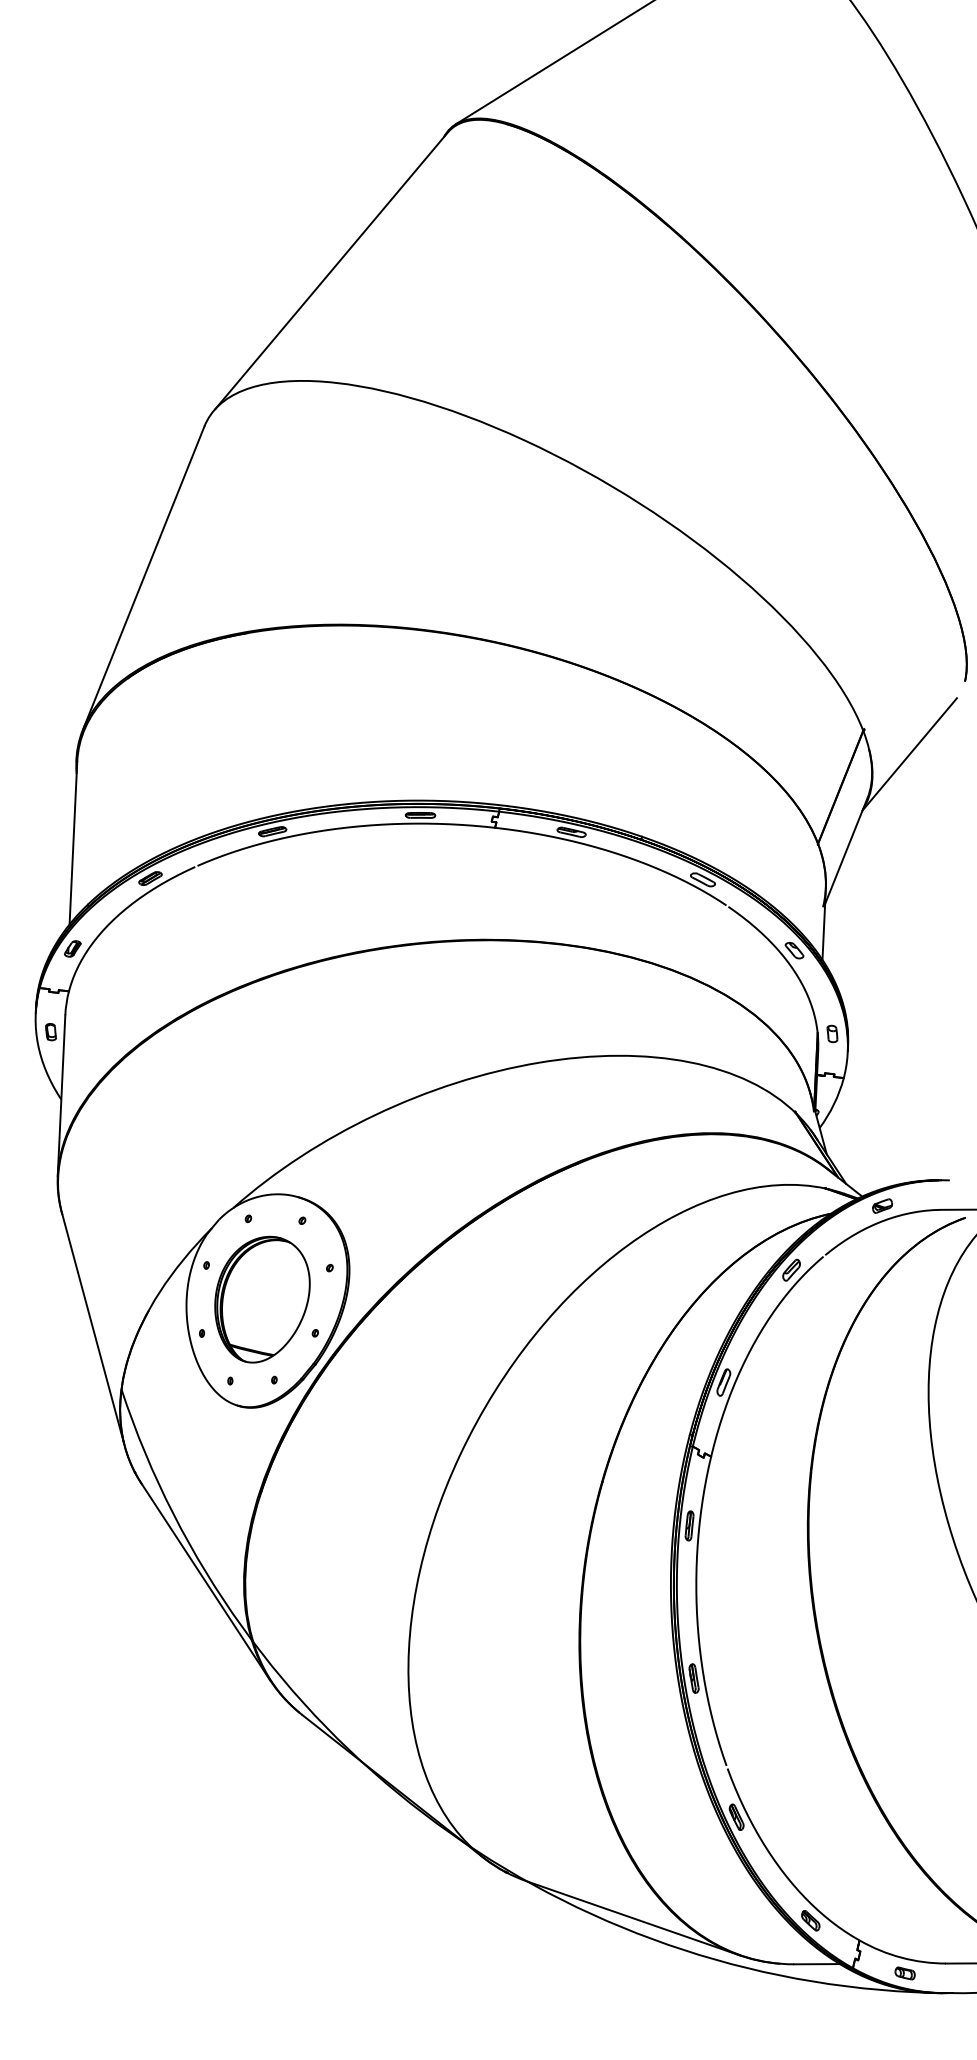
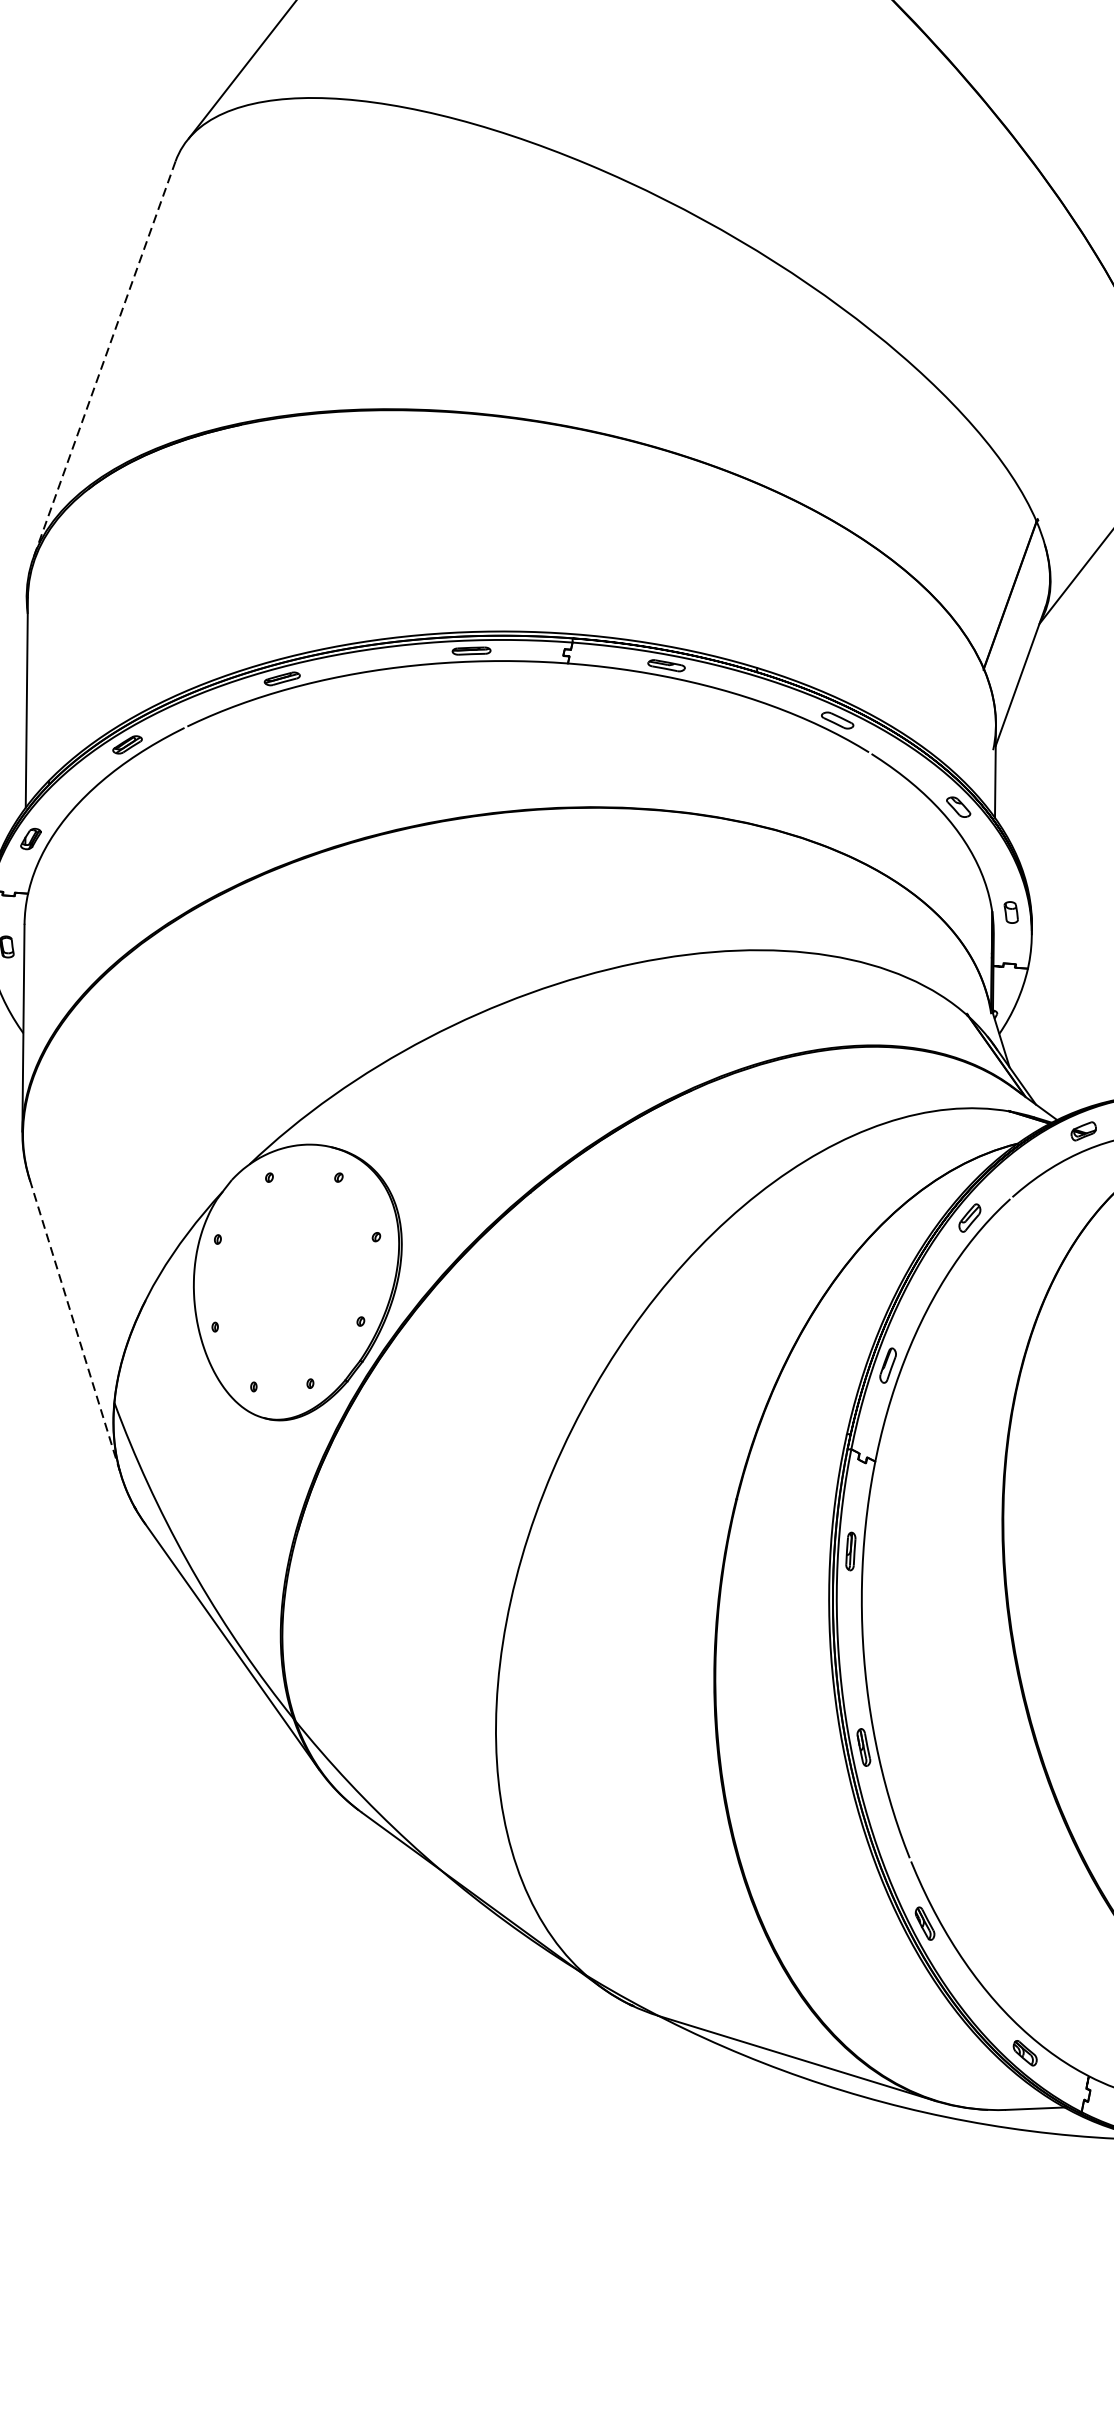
line: (143, 578) -> (104, 359), solid -> dashed
part: (262, 1299) -> (291, 1280), removed
line: (92, 1327) -> (74, 1324), solid -> dashed

